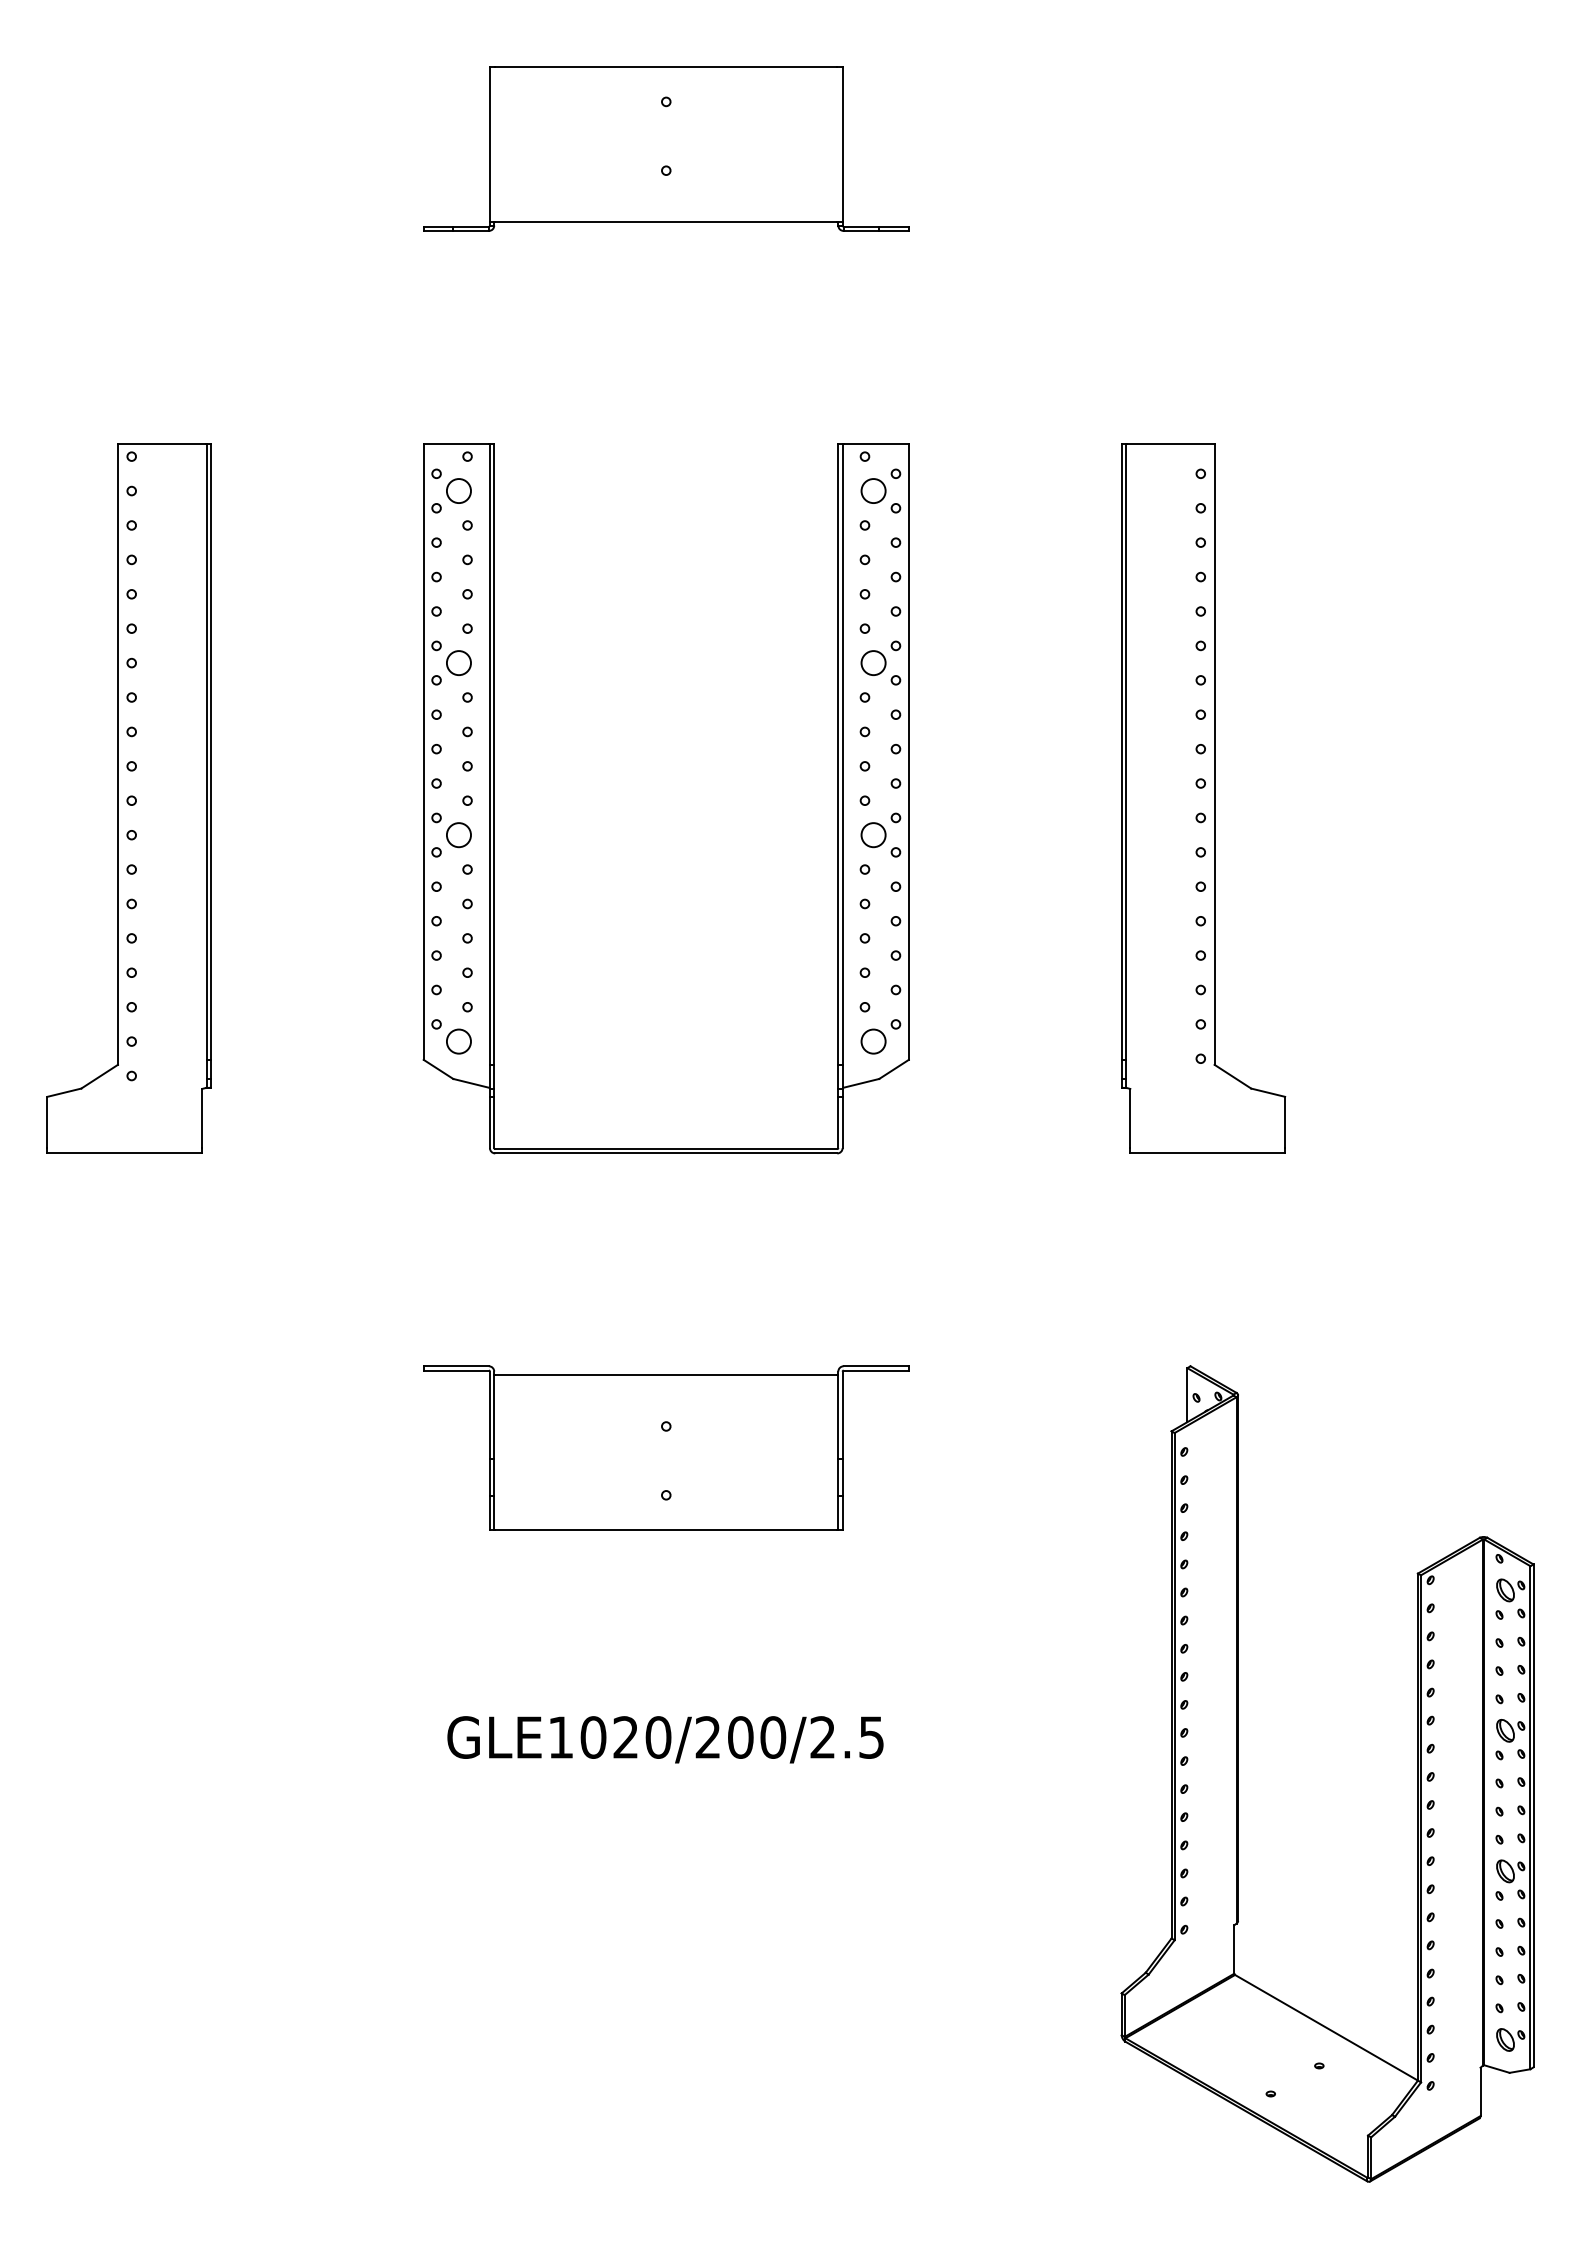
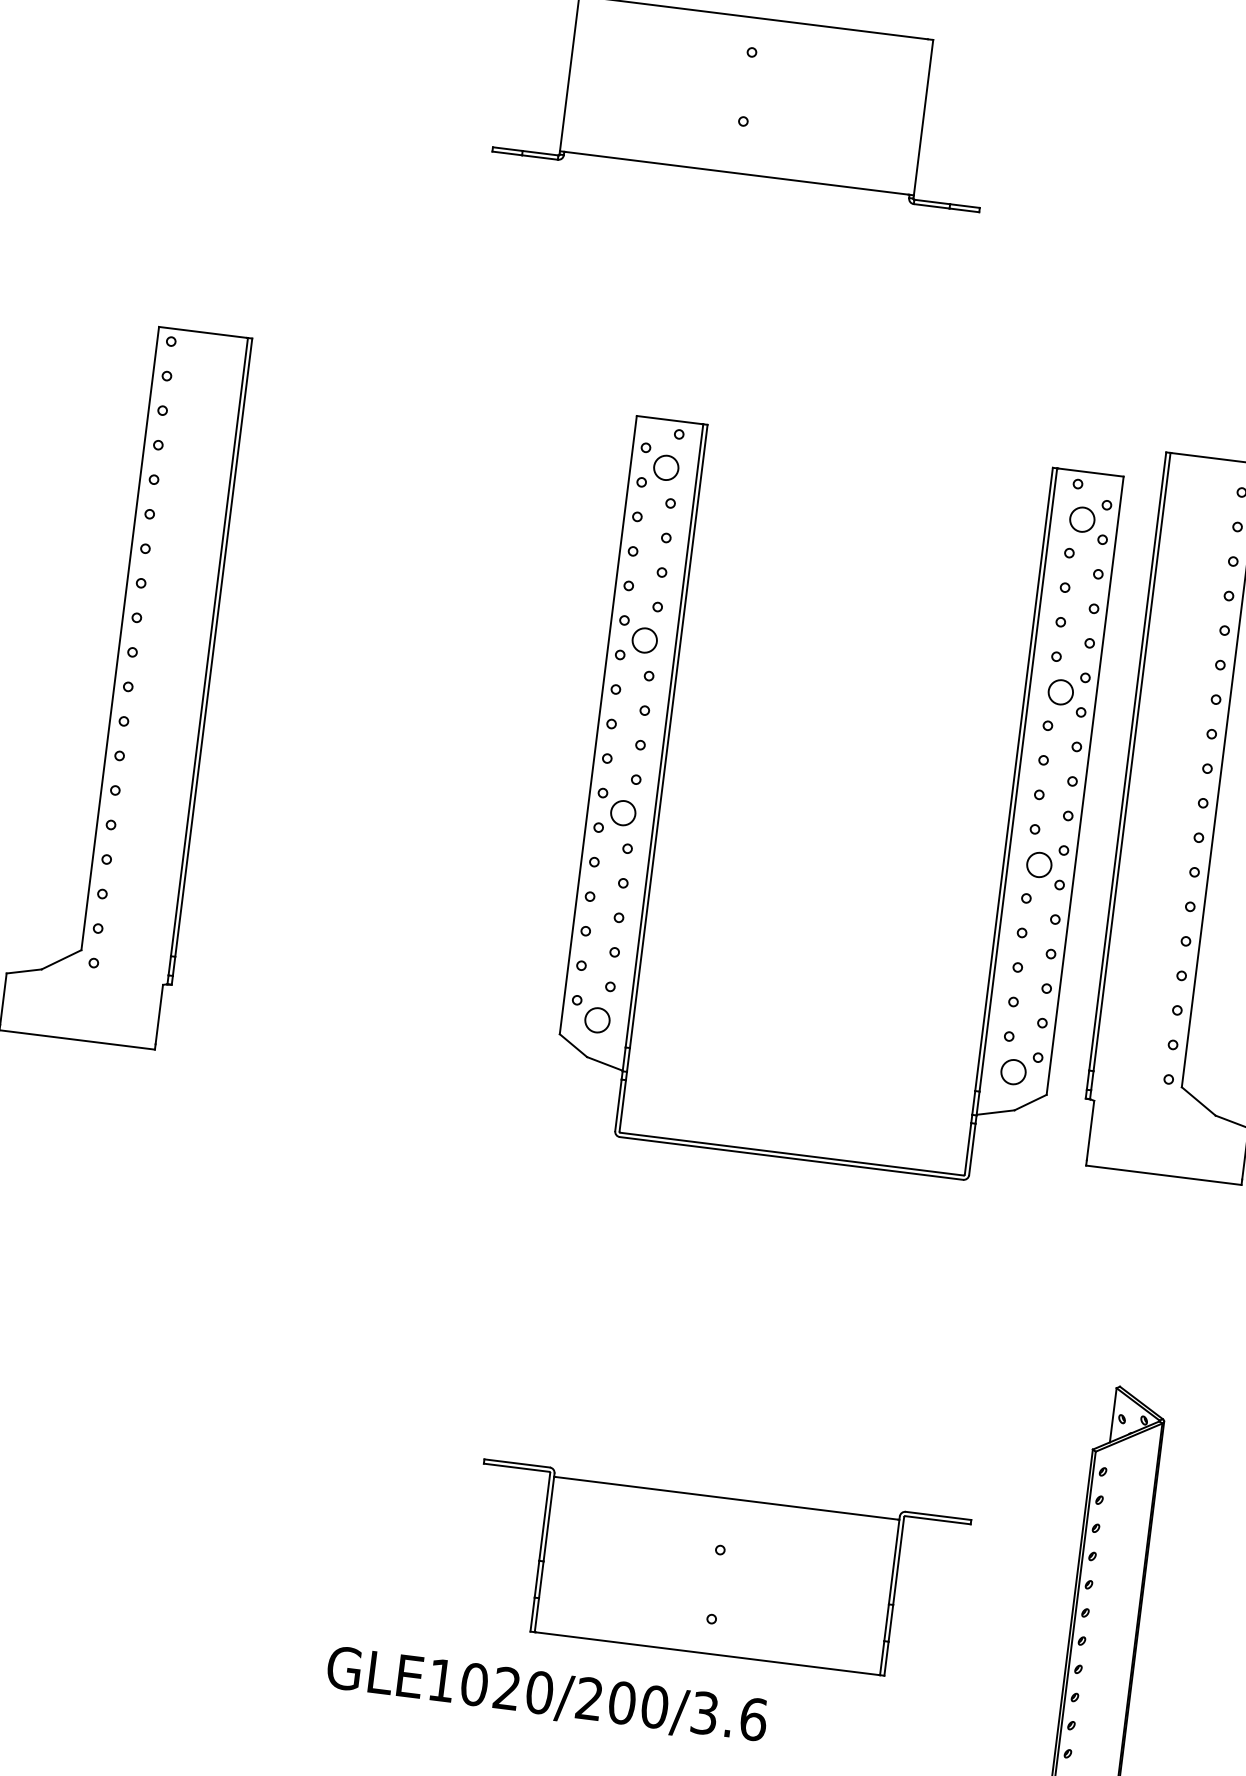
part: (494, 798) -> (663, 780), moved
part: (666, 1447) -> (717, 1571), moved
text: (847, 1737) -> (729, 1716), GLE1020/200/2.5 -> GLE1020/200/3.6

